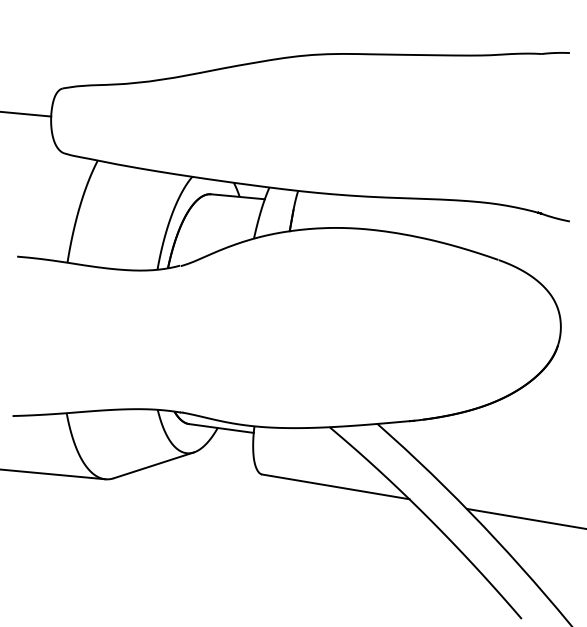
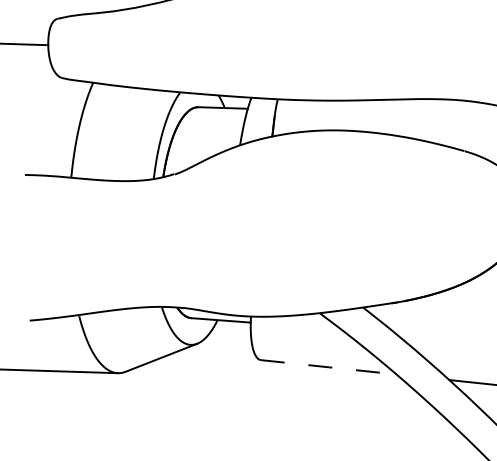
line: (335, 486) -> (328, 366), solid -> dashed

